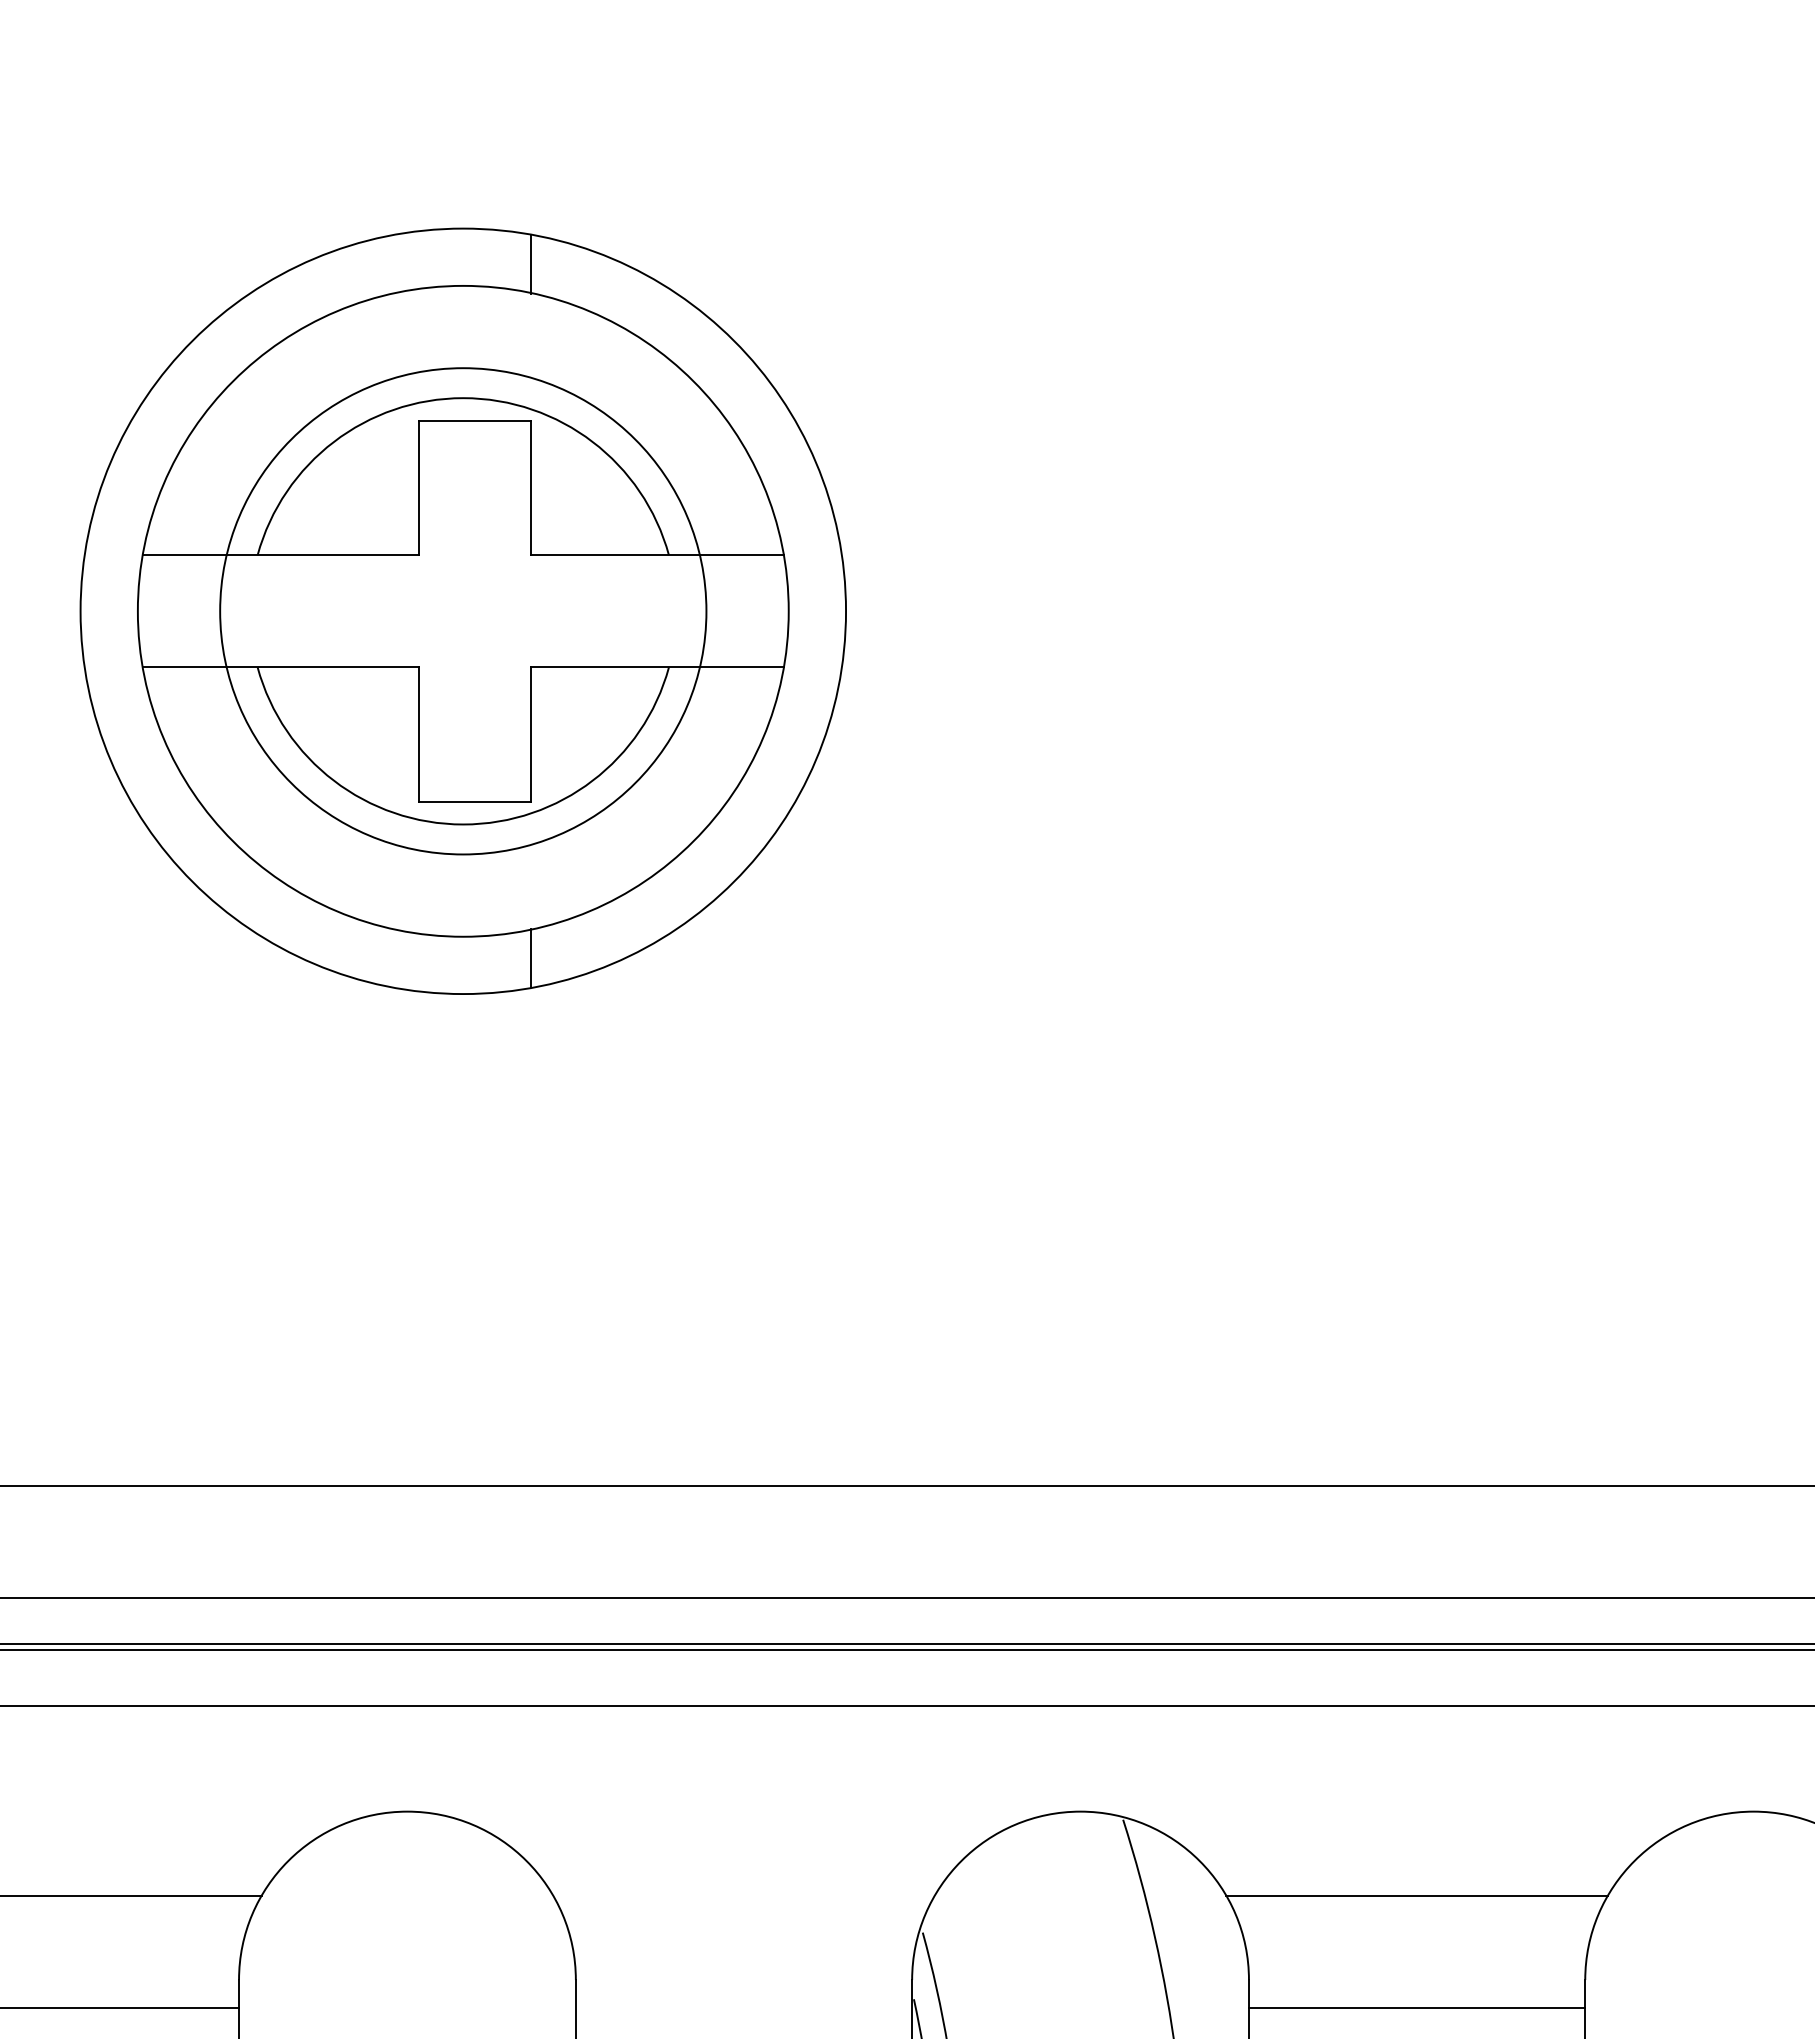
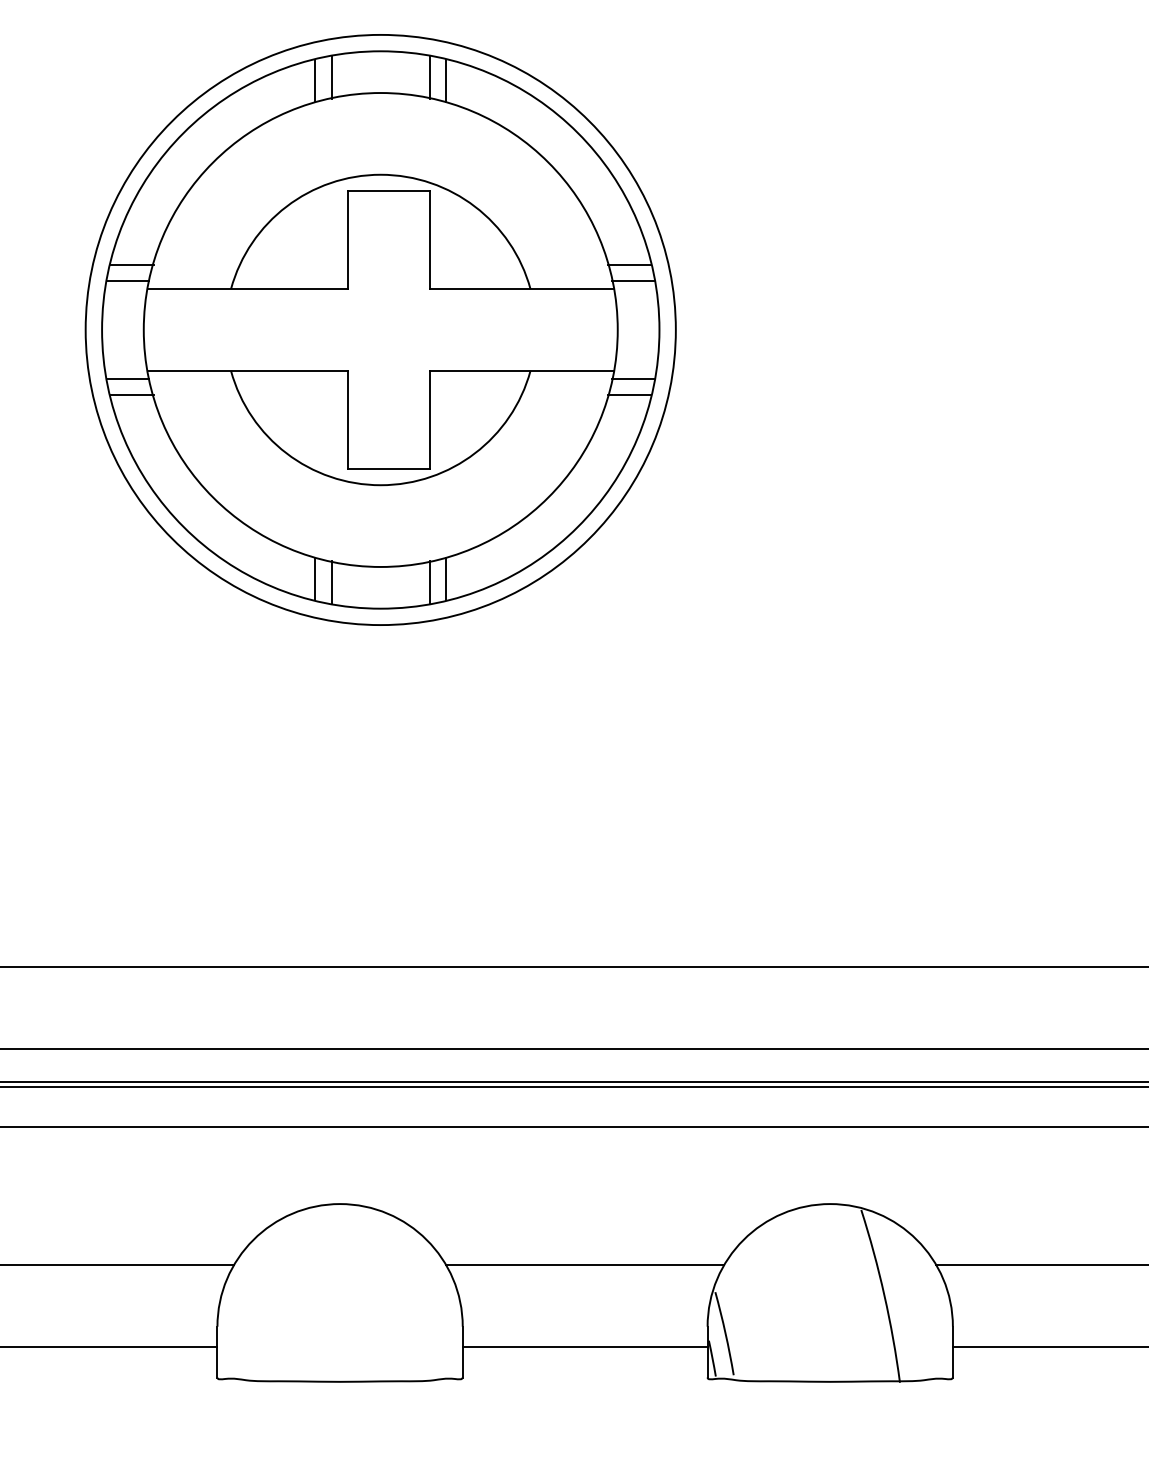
line: (396, 264) -> (332, 77), added
line: (373, 269) -> (315, 81), added
line: (553, 269) -> (446, 81), added
line: (121, 521) -> (131, 264), added
line: (804, 521) -> (629, 264), added
line: (116, 544) -> (128, 281), added
line: (810, 544) -> (633, 281), added
circle: (463, 611) -> (380, 330), size x1.67
line: (116, 678) -> (128, 378), added
line: (810, 678) -> (633, 378), added
line: (121, 701) -> (131, 395), added
line: (804, 701) -> (629, 395), added
line: (373, 952) -> (315, 578), added
line: (553, 952) -> (446, 578), added
line: (396, 957) -> (332, 582), added
line: (743, 1895) -> (584, 1265), added
line: (743, 2007) -> (584, 1346), added

